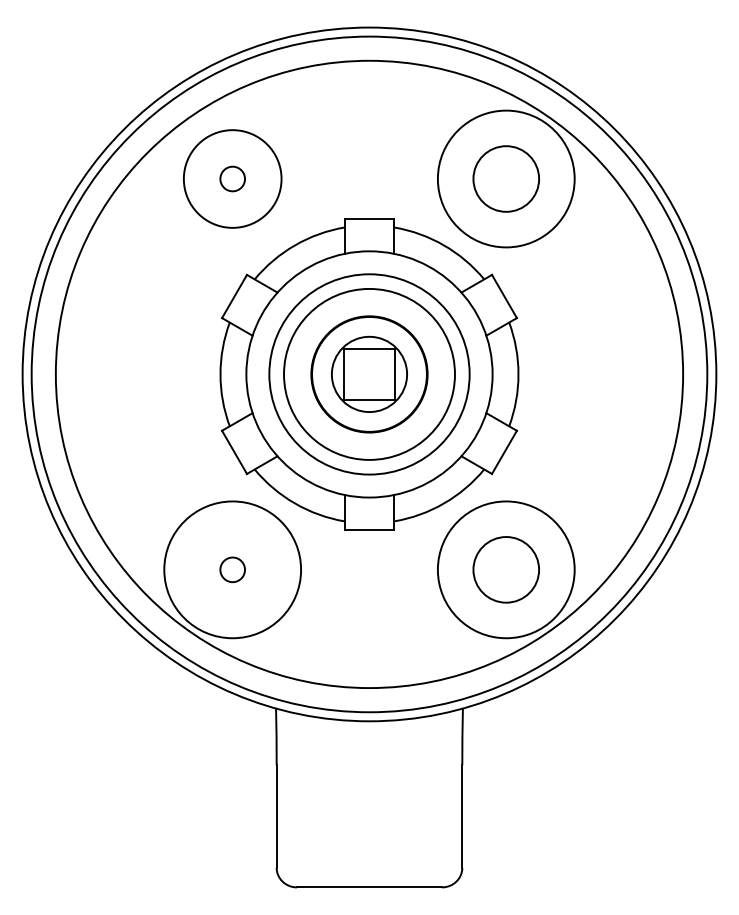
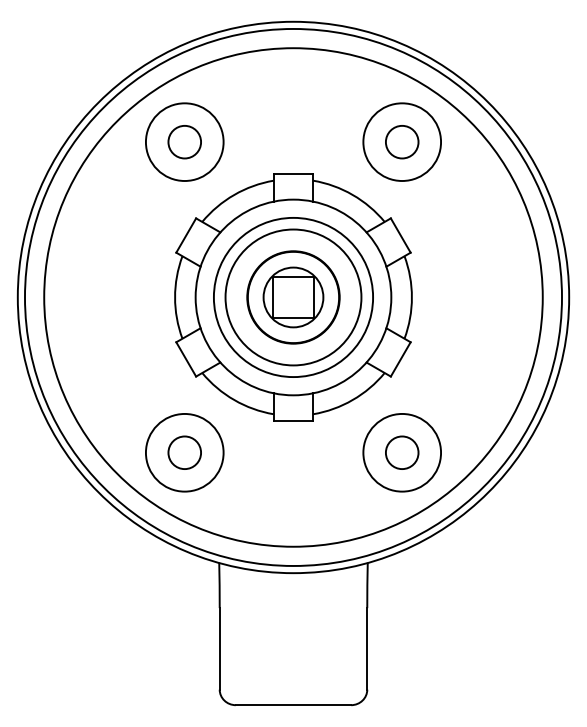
circle: (232, 178) -> (184, 141), size x1.67
circle: (505, 178) -> (401, 141), size x0.62
circle: (506, 179) -> (402, 142), size x0.71
circle: (232, 569) -> (184, 452), size x0.71
circle: (232, 569) -> (184, 452), size x1.67
circle: (505, 569) -> (401, 452), size x0.62
circle: (506, 569) -> (402, 452), size x0.71

